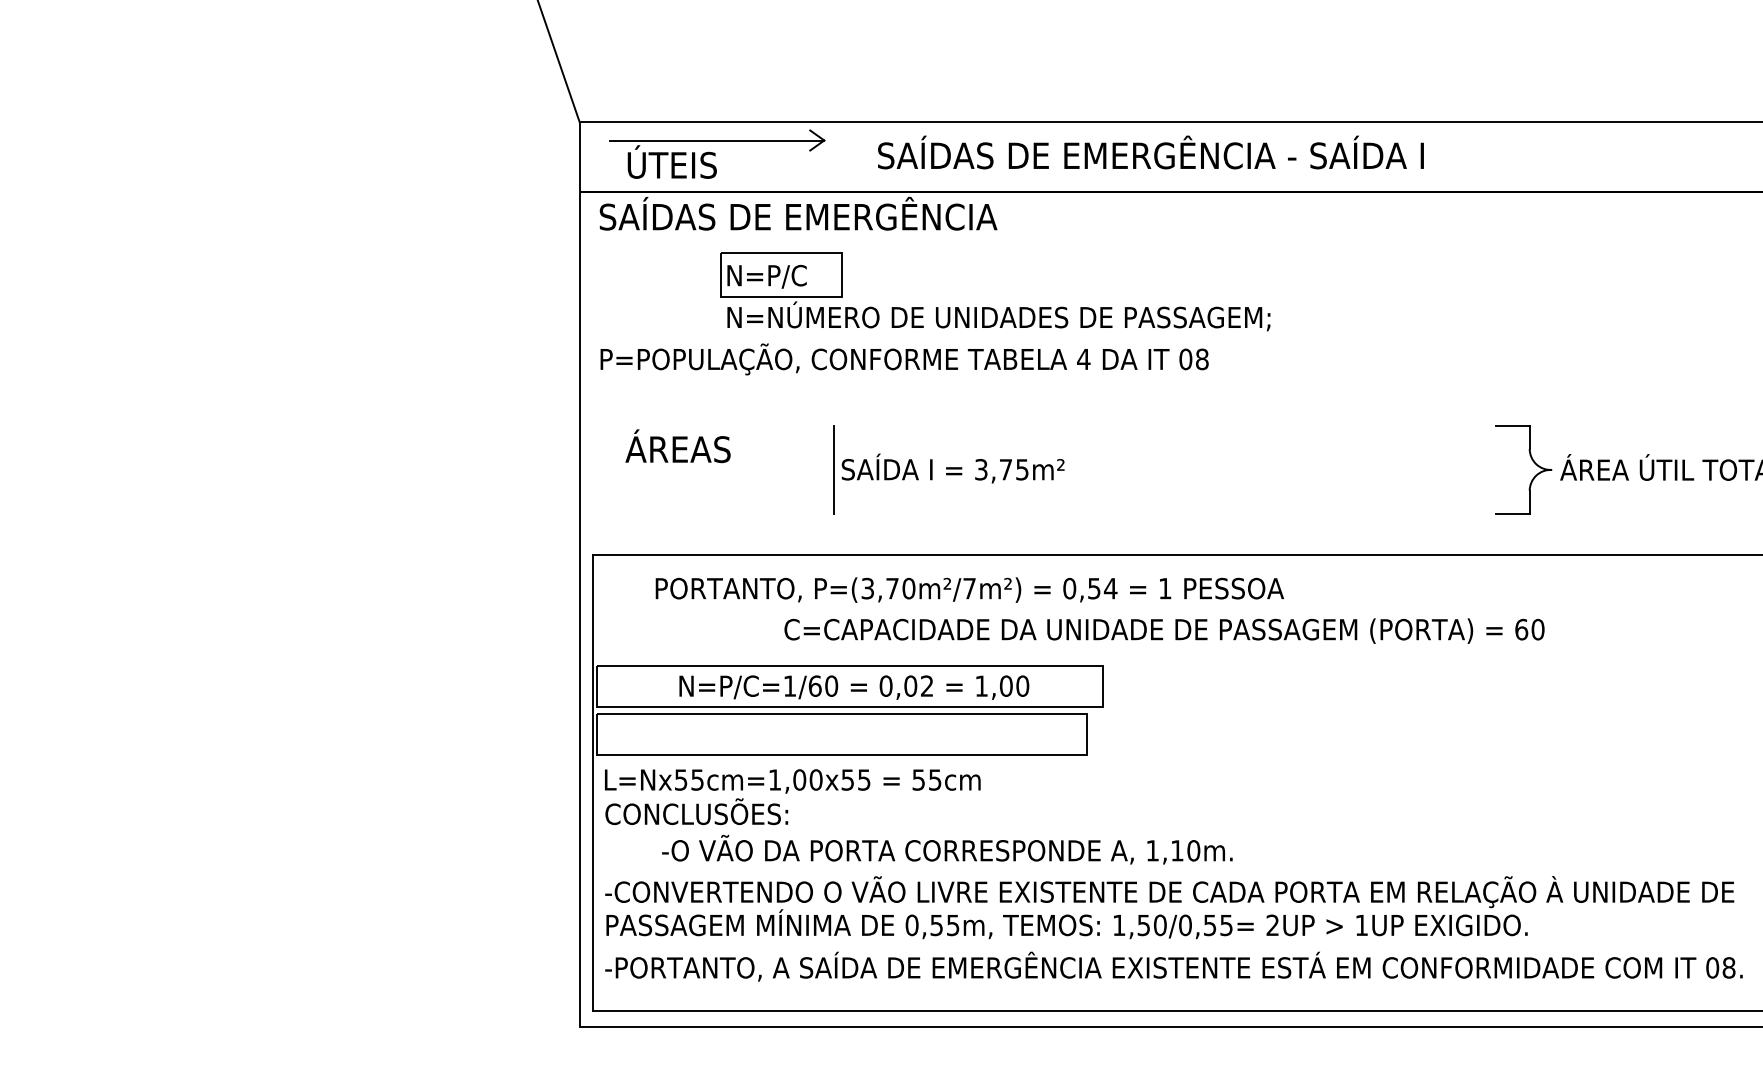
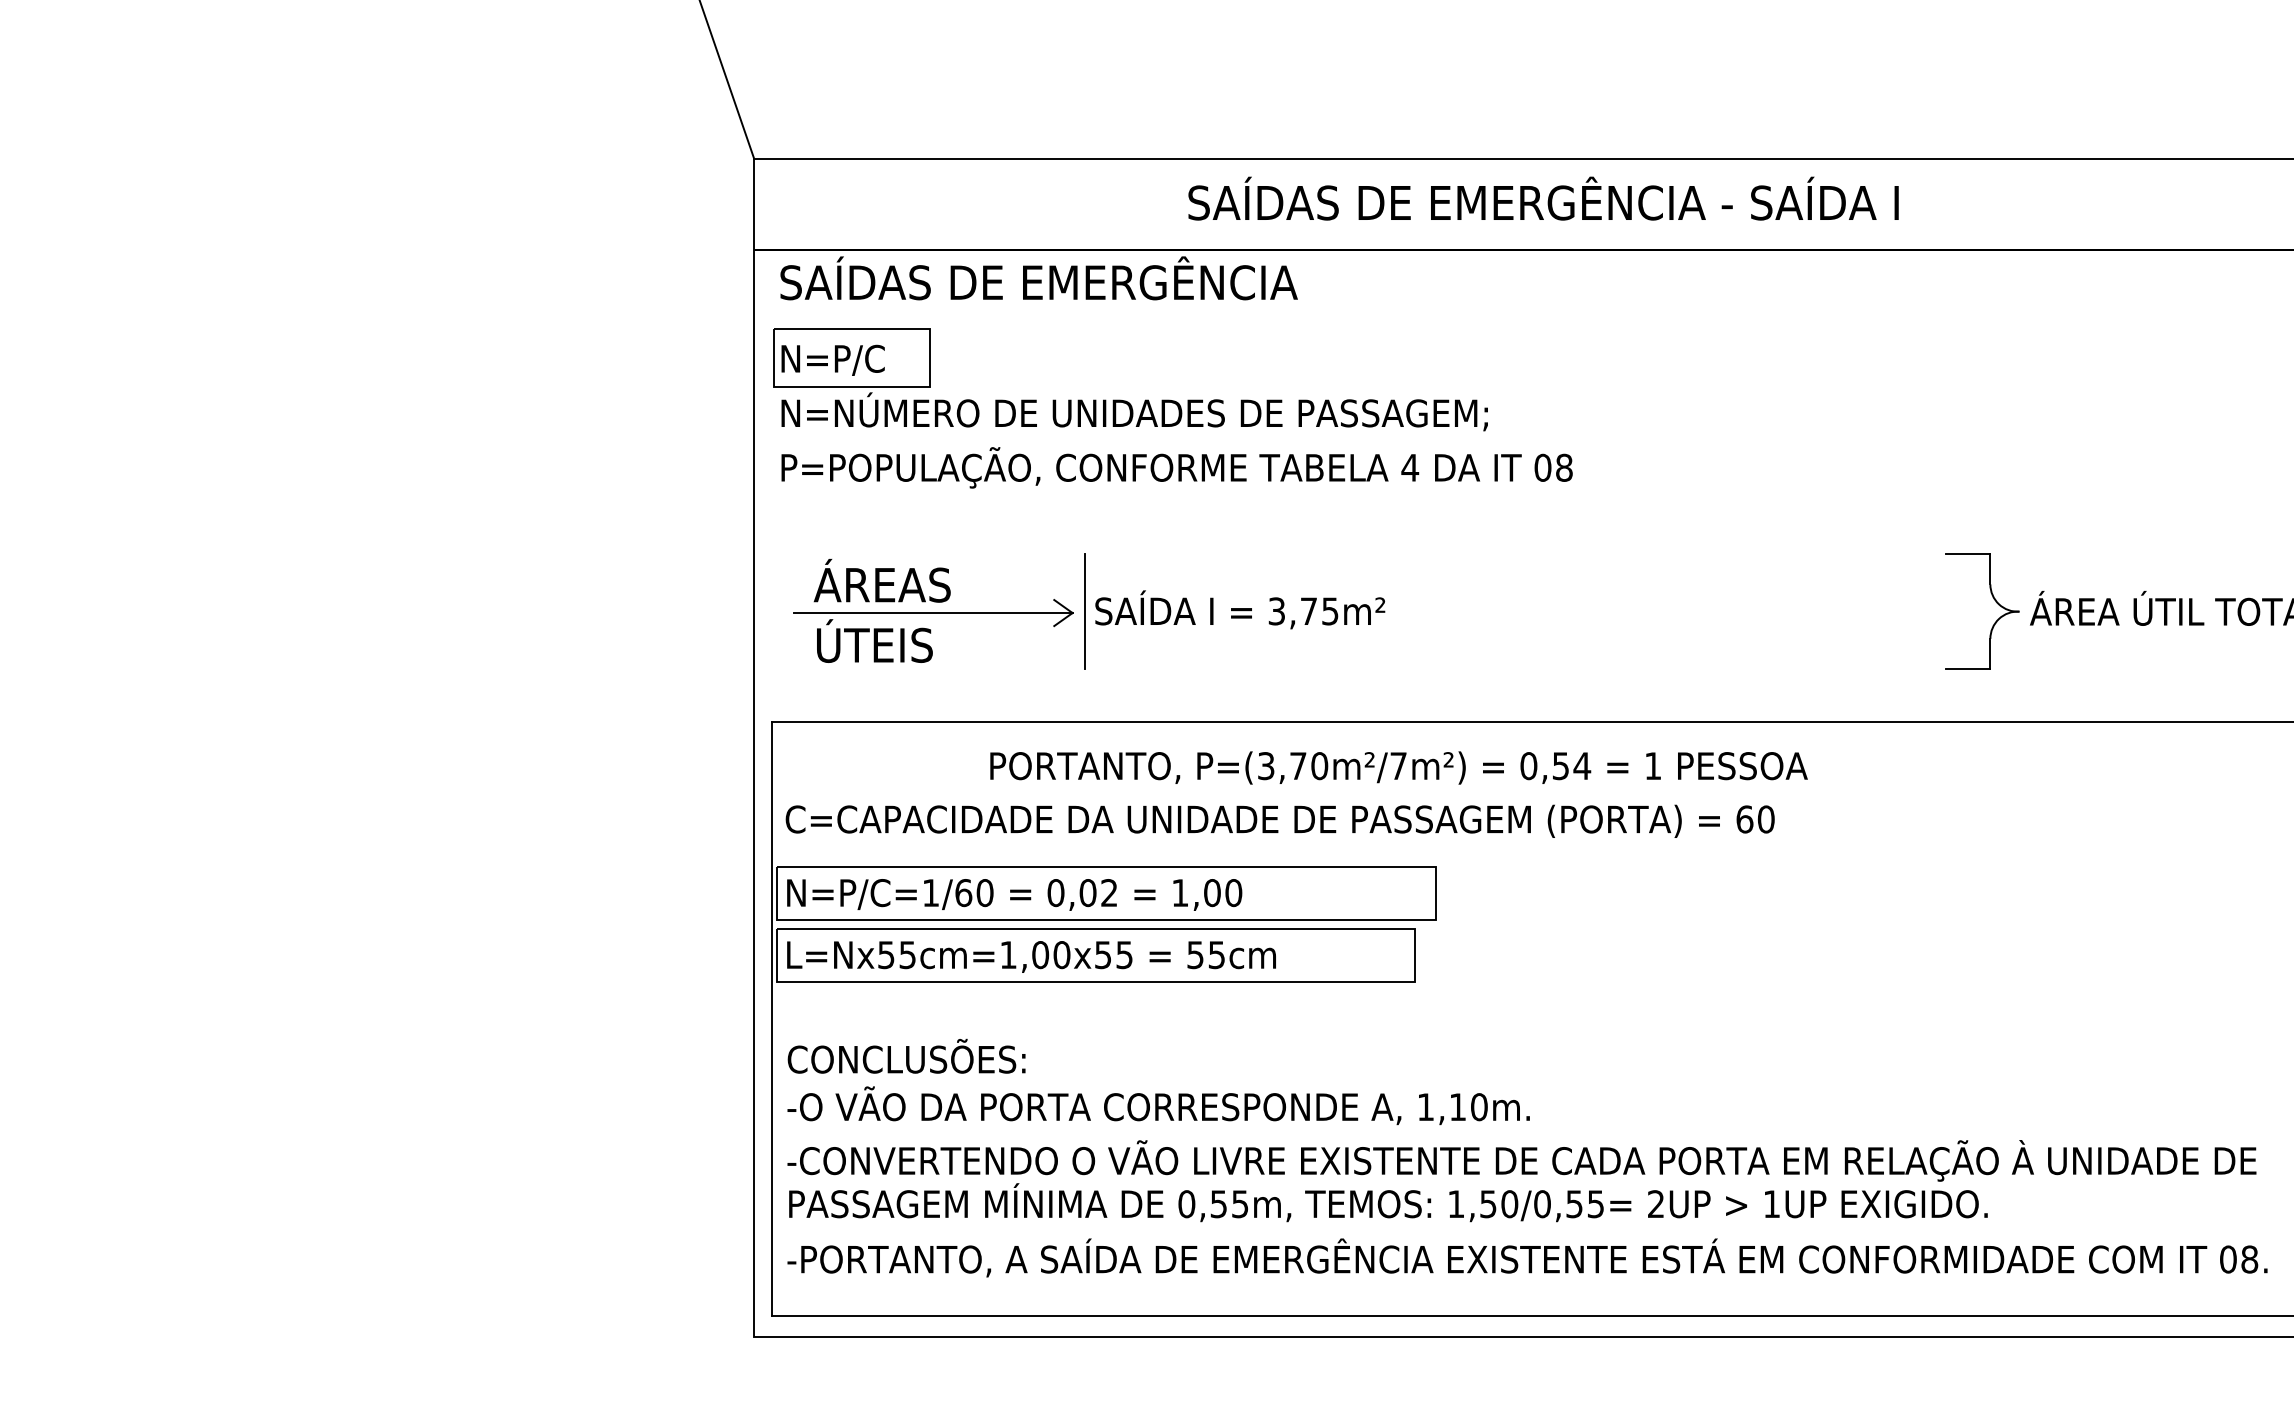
text: (1150, 152) -> (1543, 198), moved
part: (717, 153) -> (933, 630), moved
part: (991, 307) -> (1125, 400), moved
text: (969, 589) -> (1398, 767), moved
text: (1163, 630) -> (1279, 820), moved
text: (854, 687) -> (1014, 894), moved
text: (792, 781) -> (1031, 956), moved
text: (947, 849) -> (1158, 1105), moved

